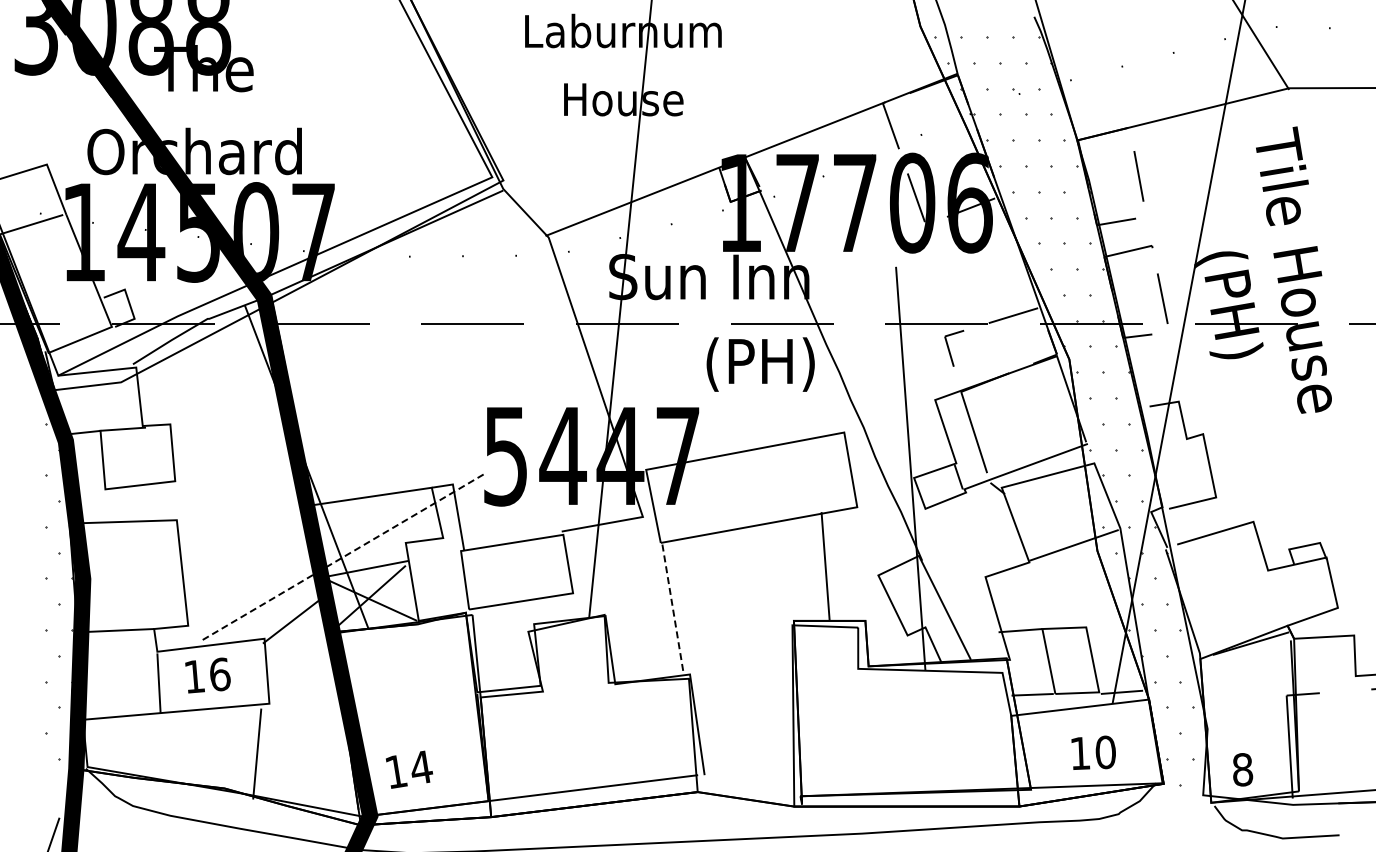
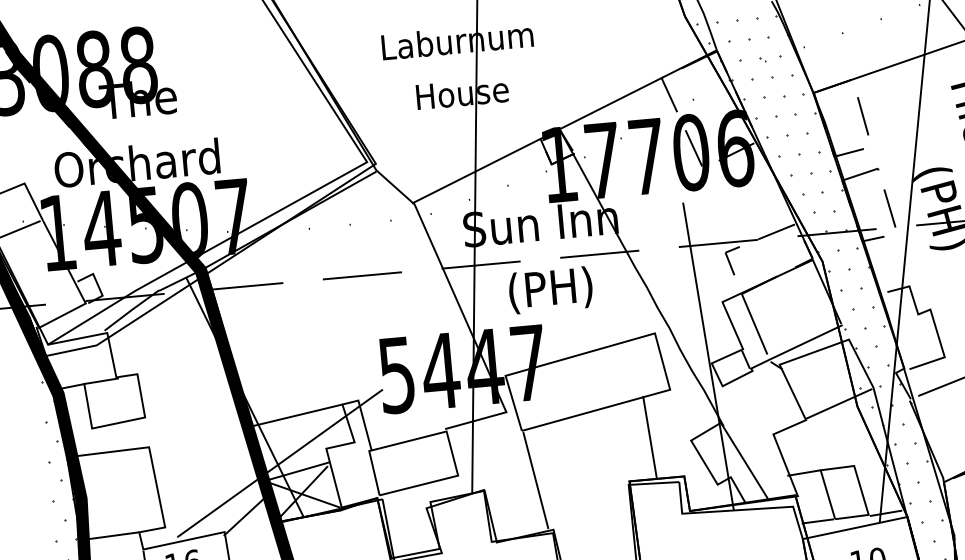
text: (760, 364) -> (550, 290), moved
line: (344, 556) -> (280, 463), dashed -> solid
line: (673, 609) -> (536, 481), dashed -> solid

